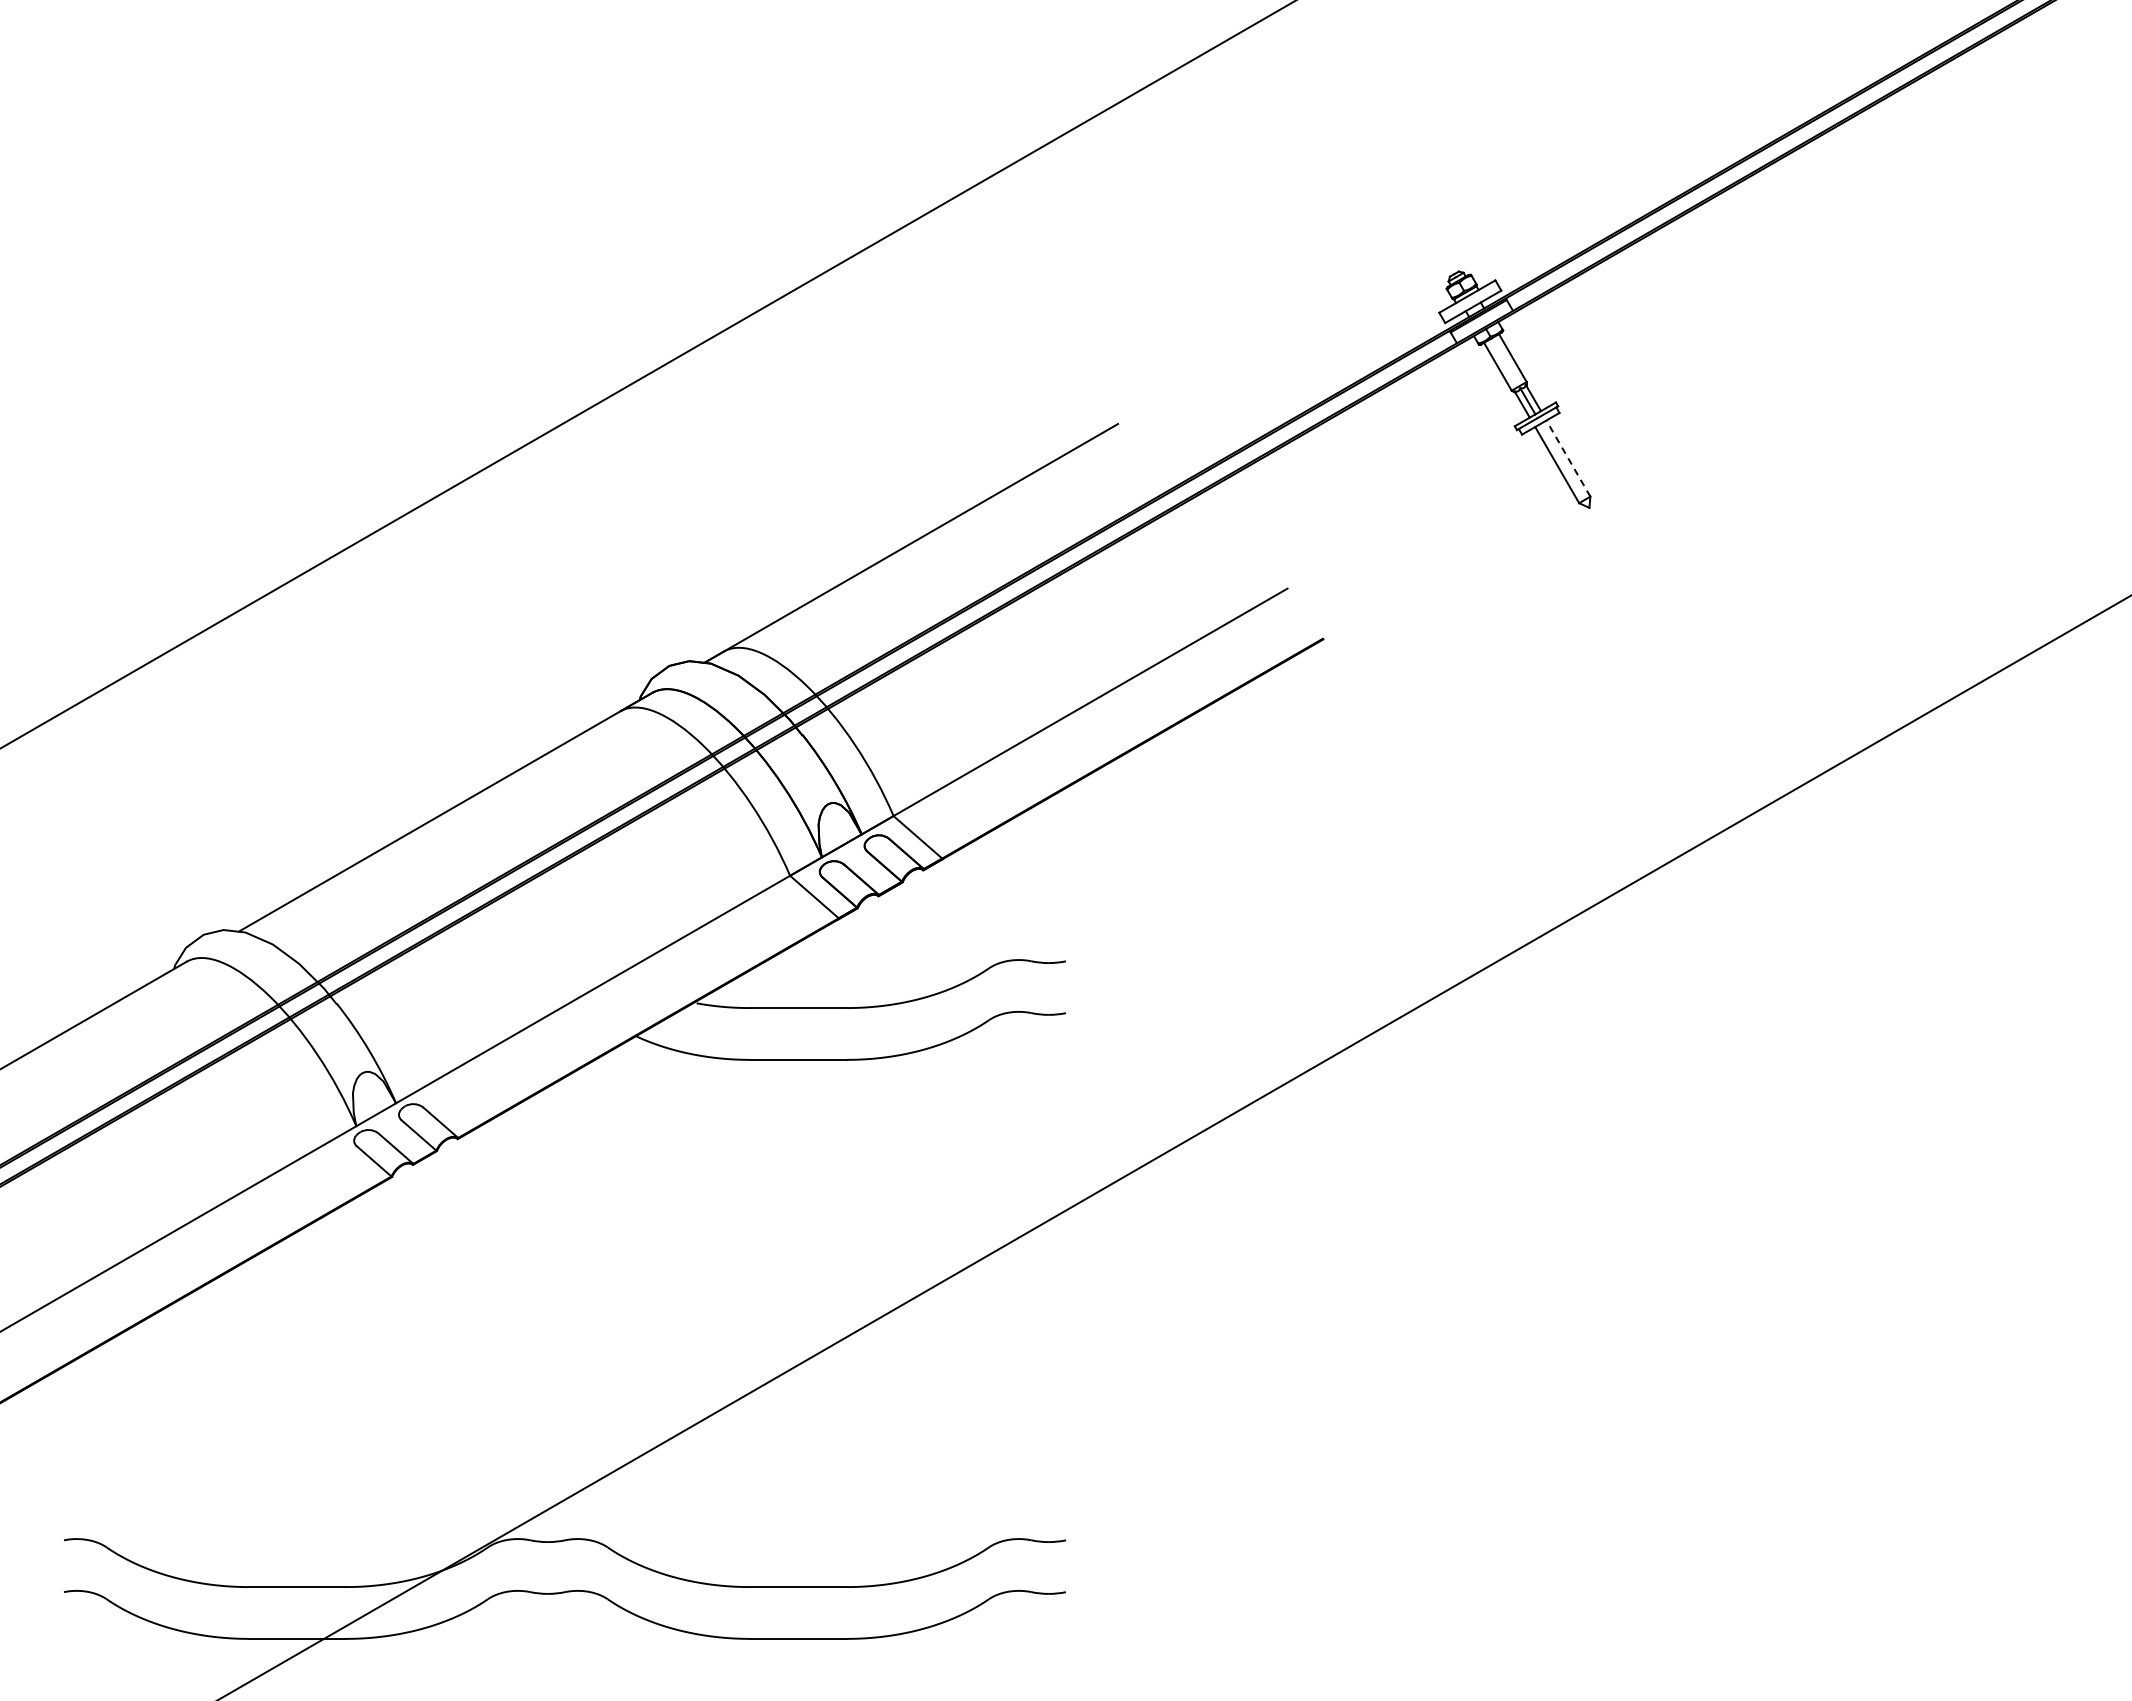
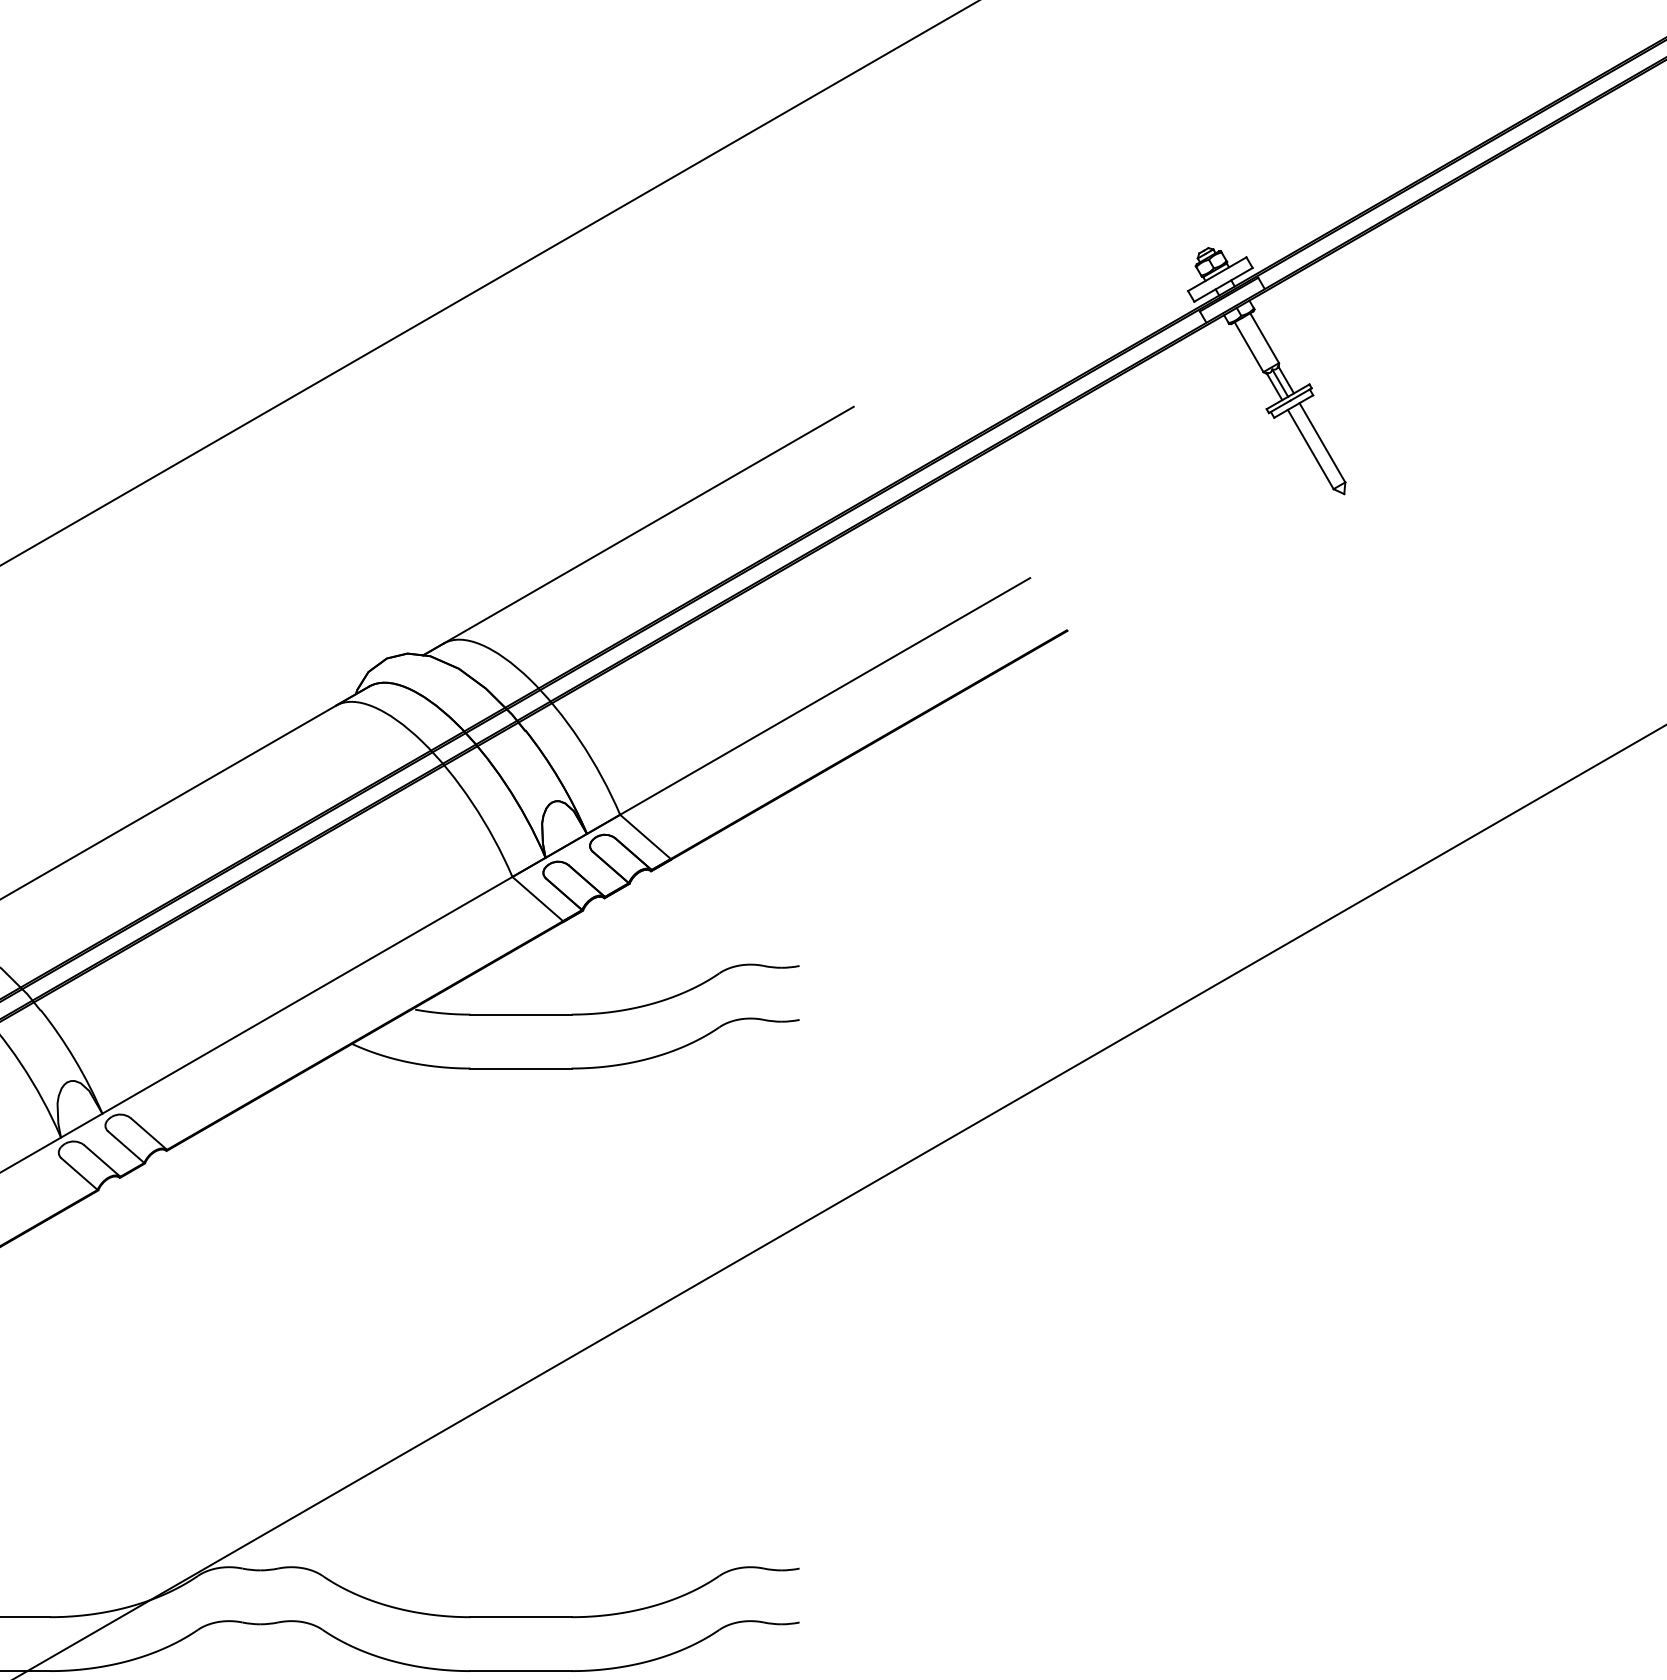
line: (1568, 458) -> (1322, 442), dashed -> solid

